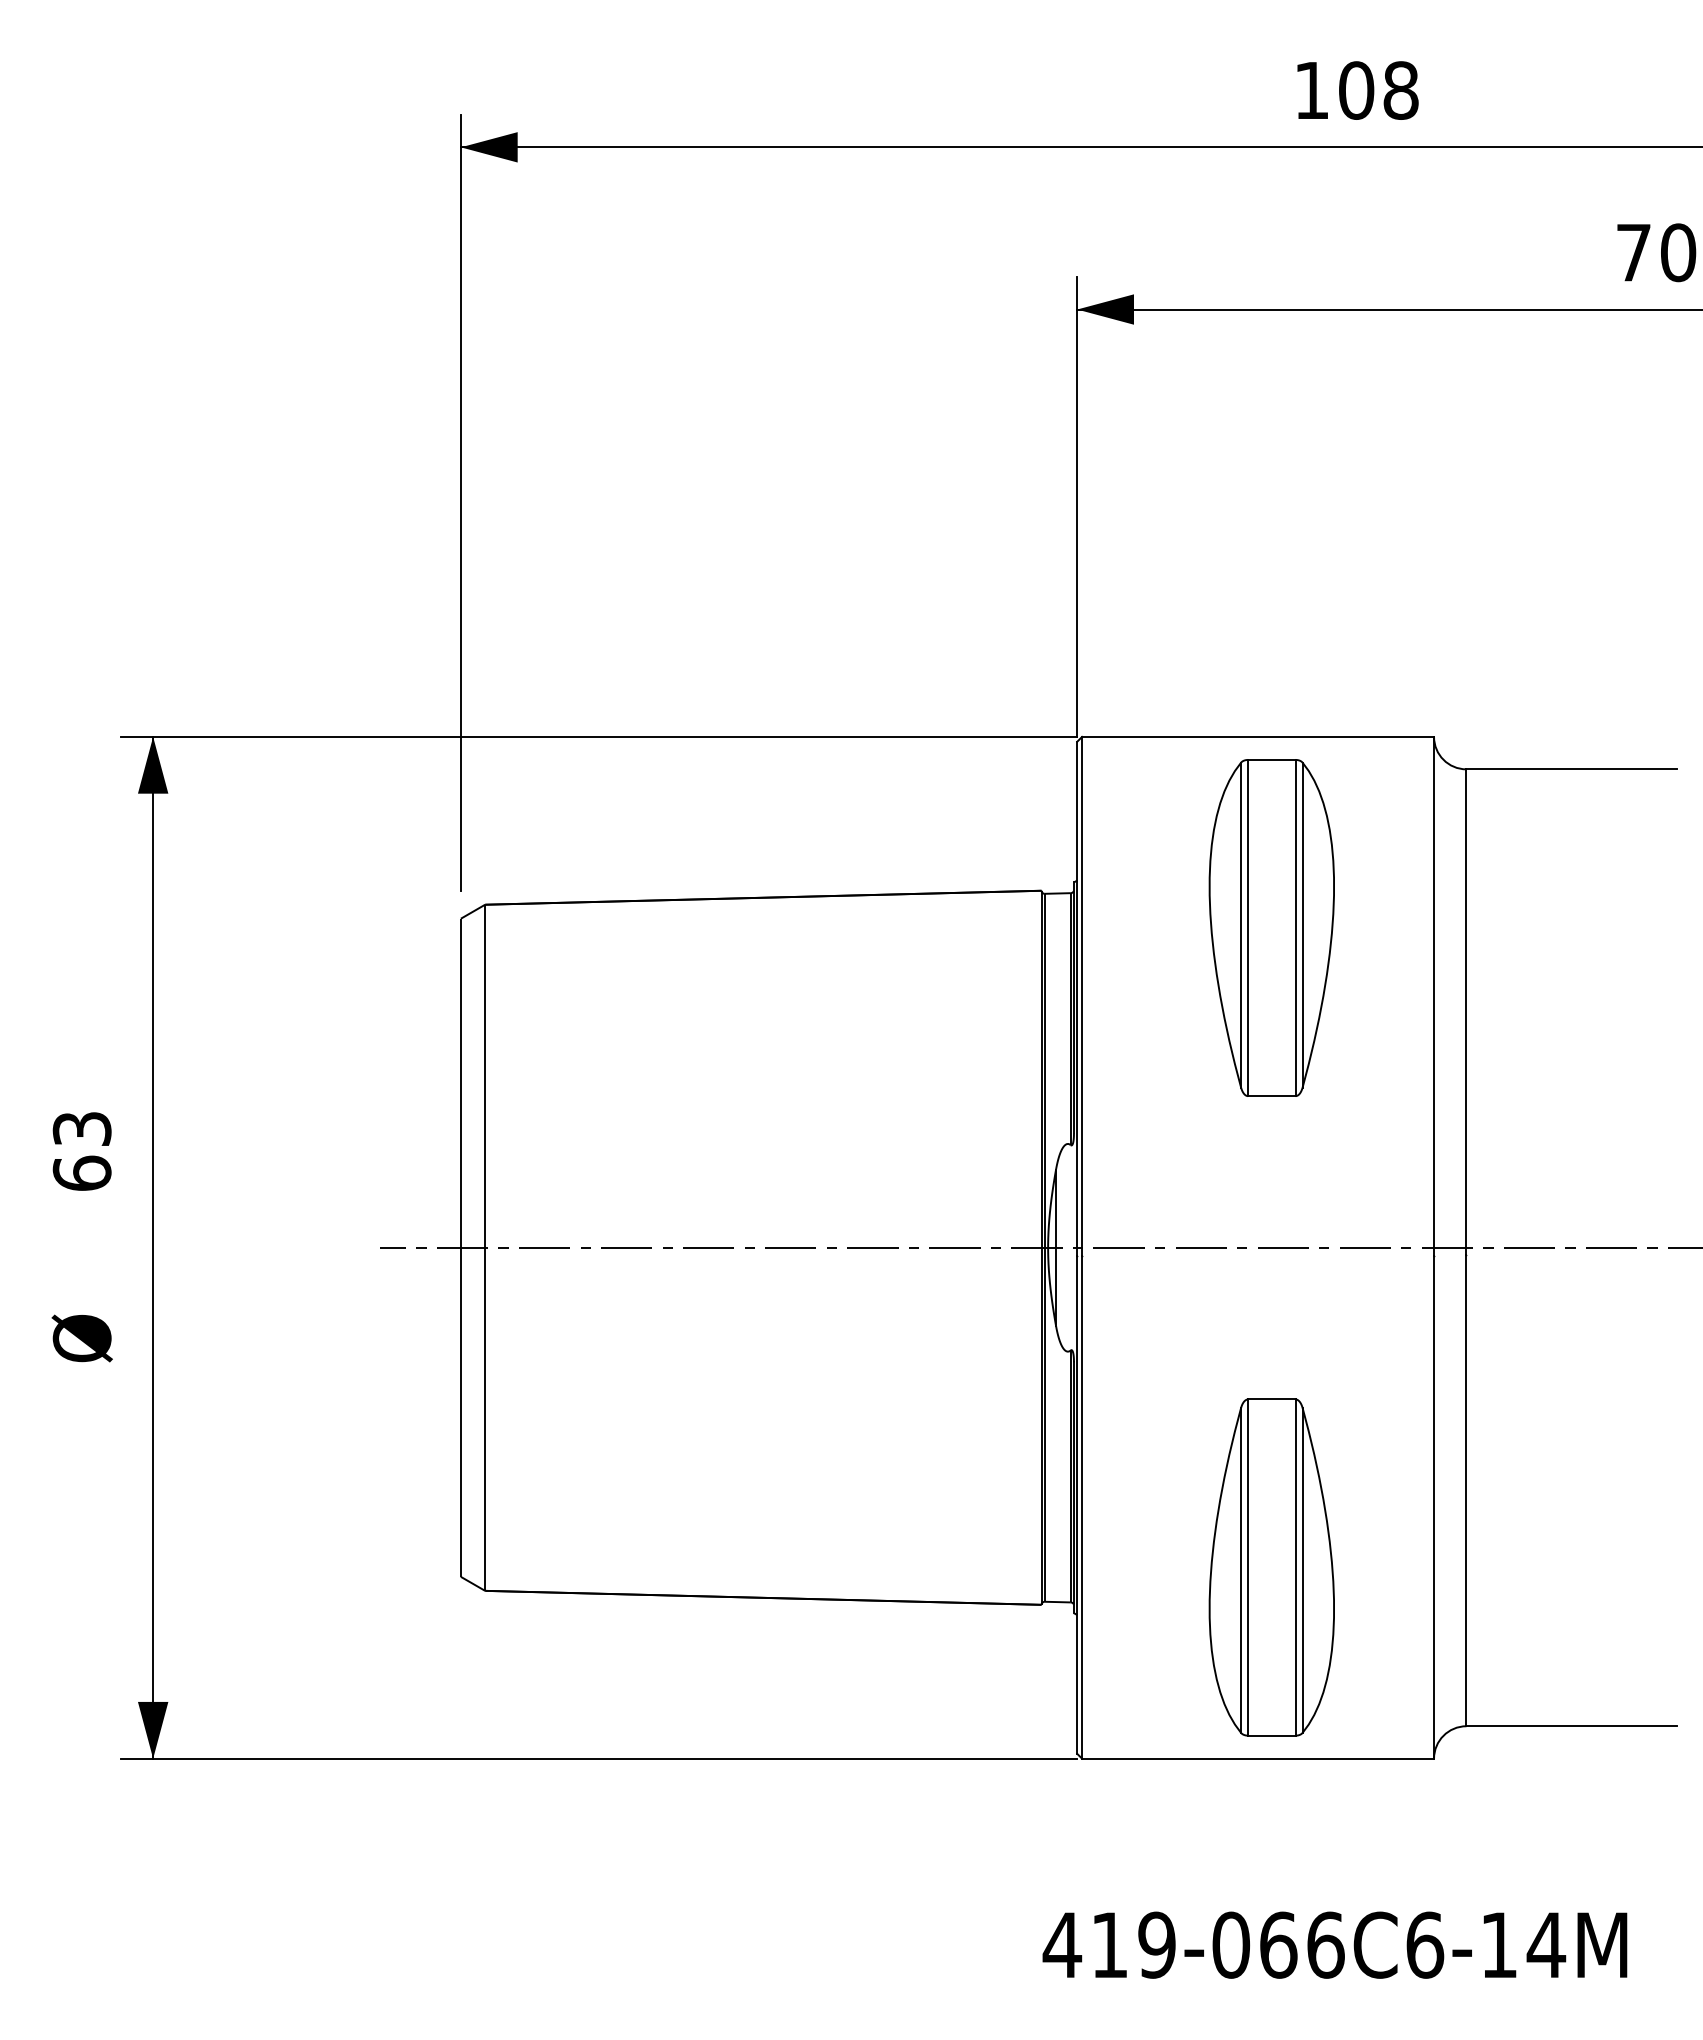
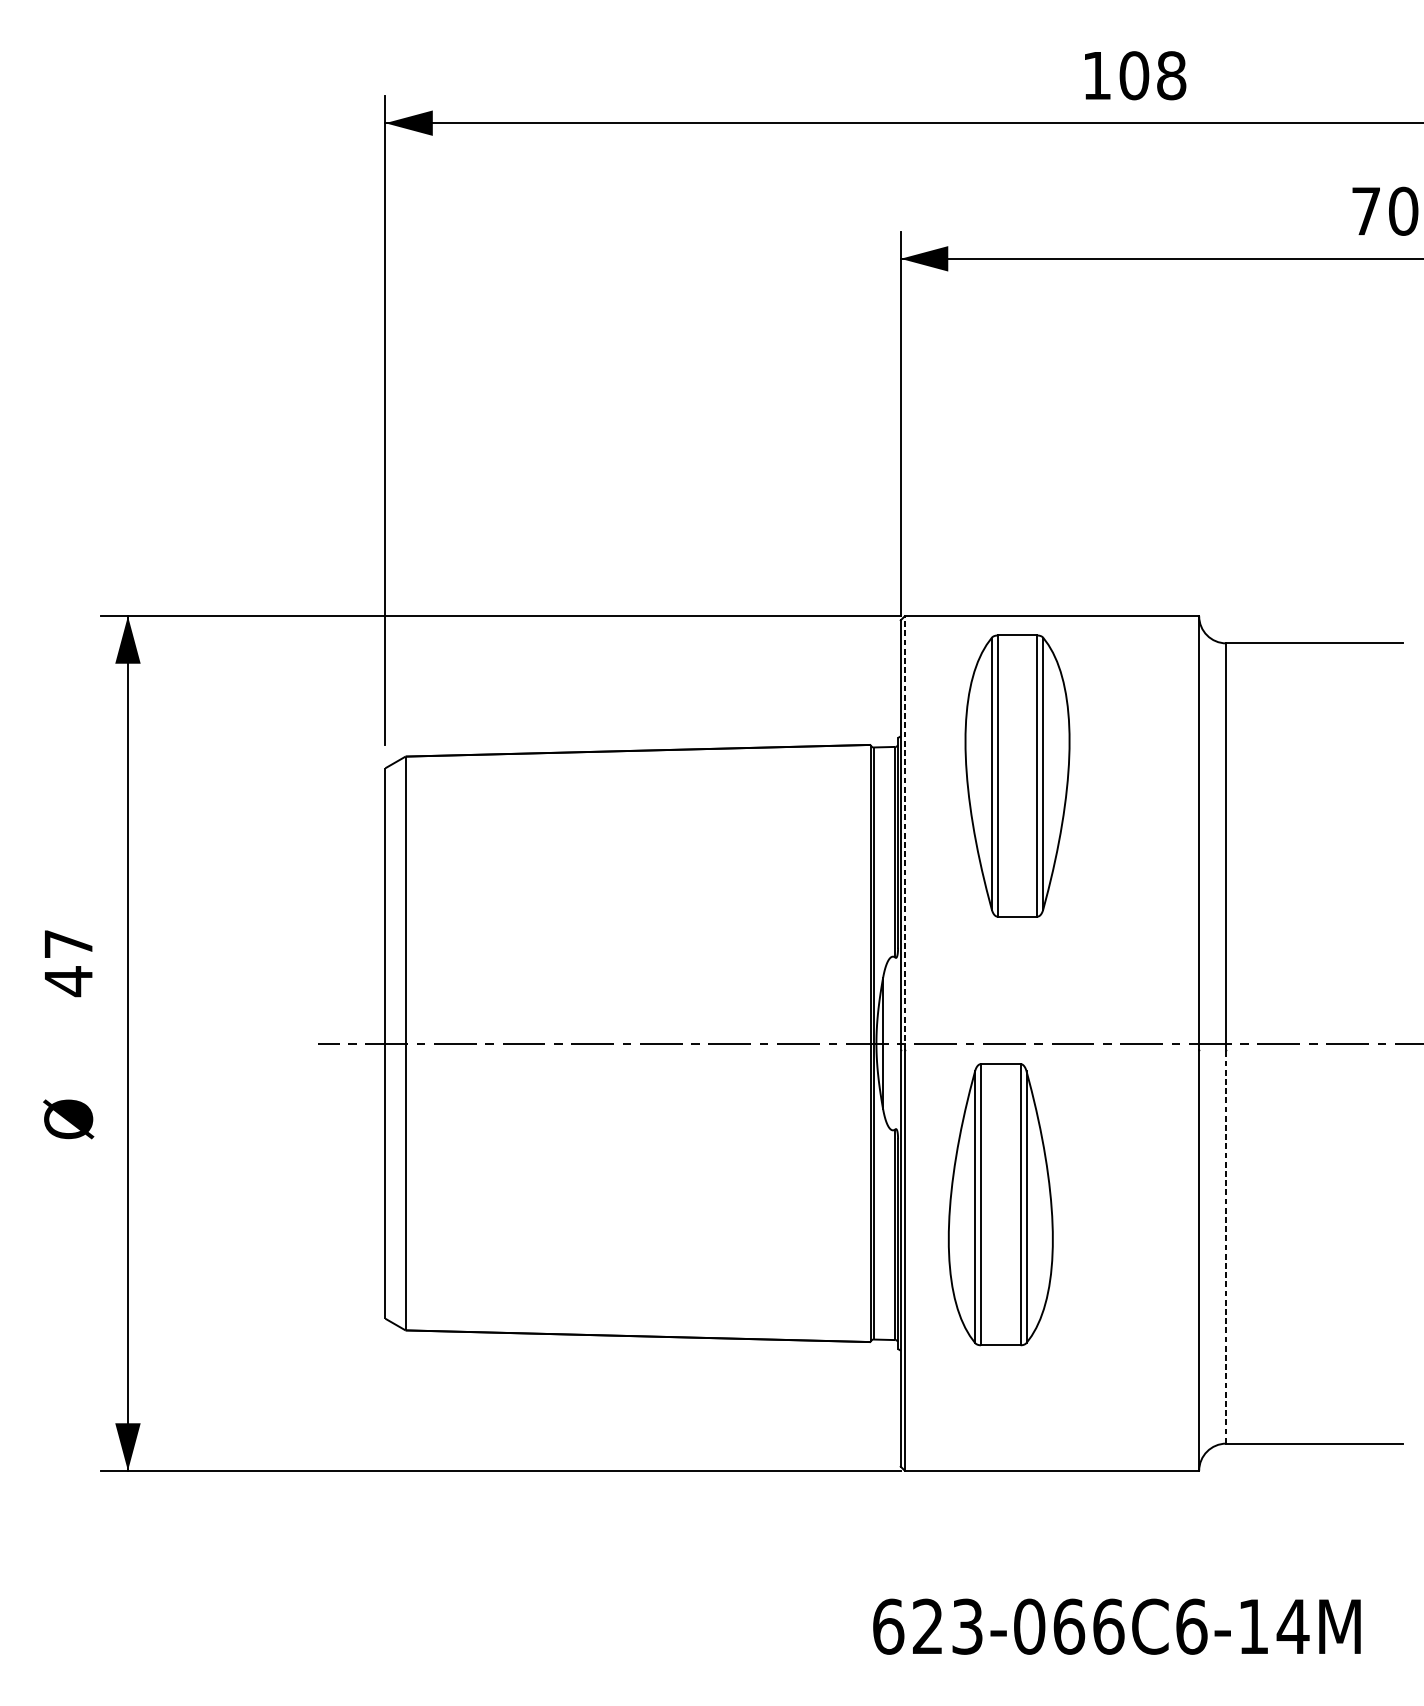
part: (1271, 927) -> (1017, 775), moved
line: (1082, 995) -> (905, 832), solid -> dashed
text: (81, 1152) -> (68, 963), 63 -> 47
line: (1466, 1490) -> (1226, 1246), solid -> dashed
part: (1271, 1567) -> (1000, 1204), moved
text: (1108, 1944) -> (926, 1626), 419-066C6-14M -> 623-066C6-14M

